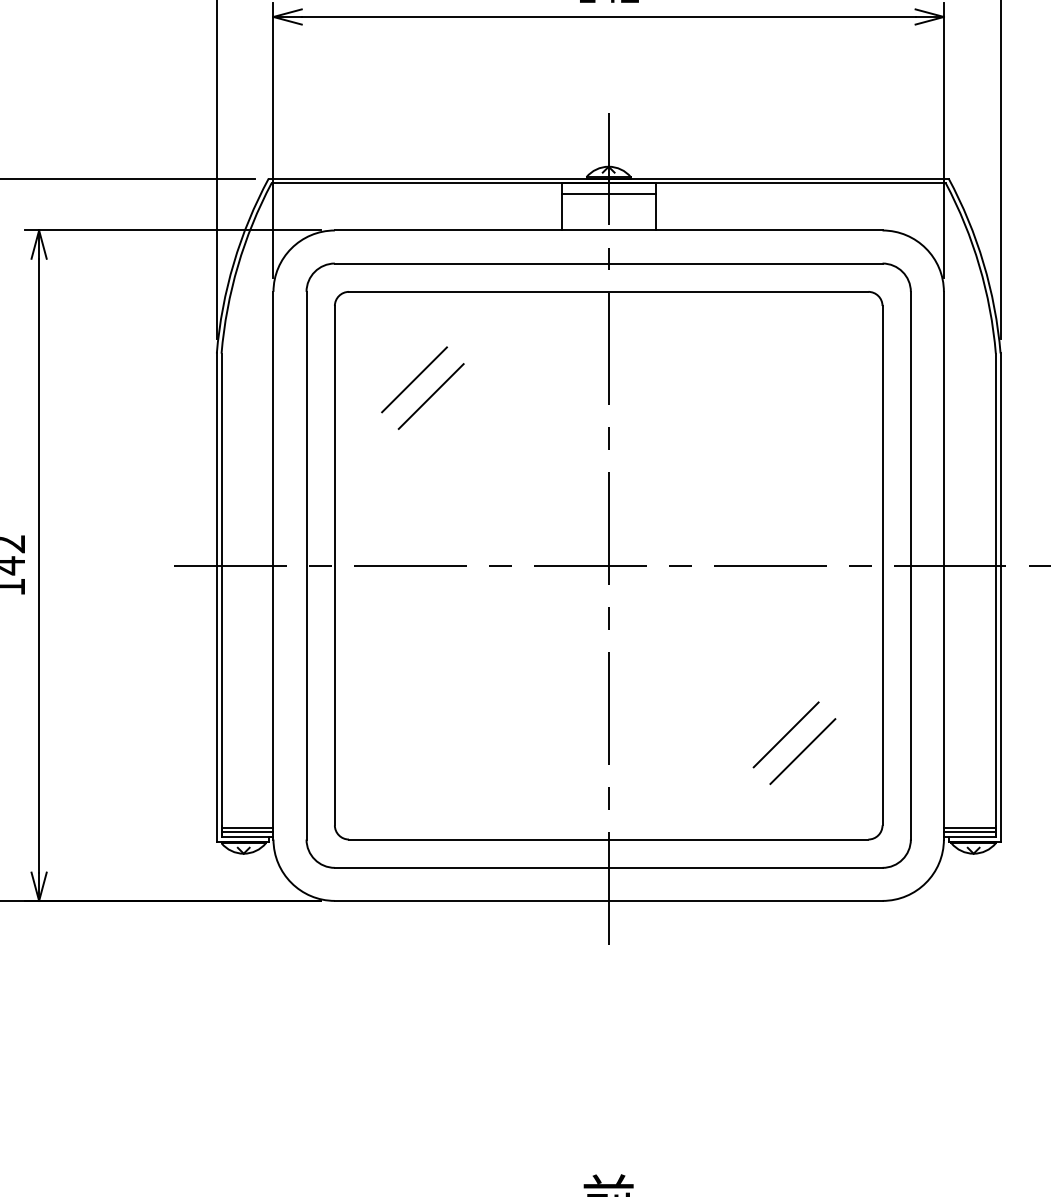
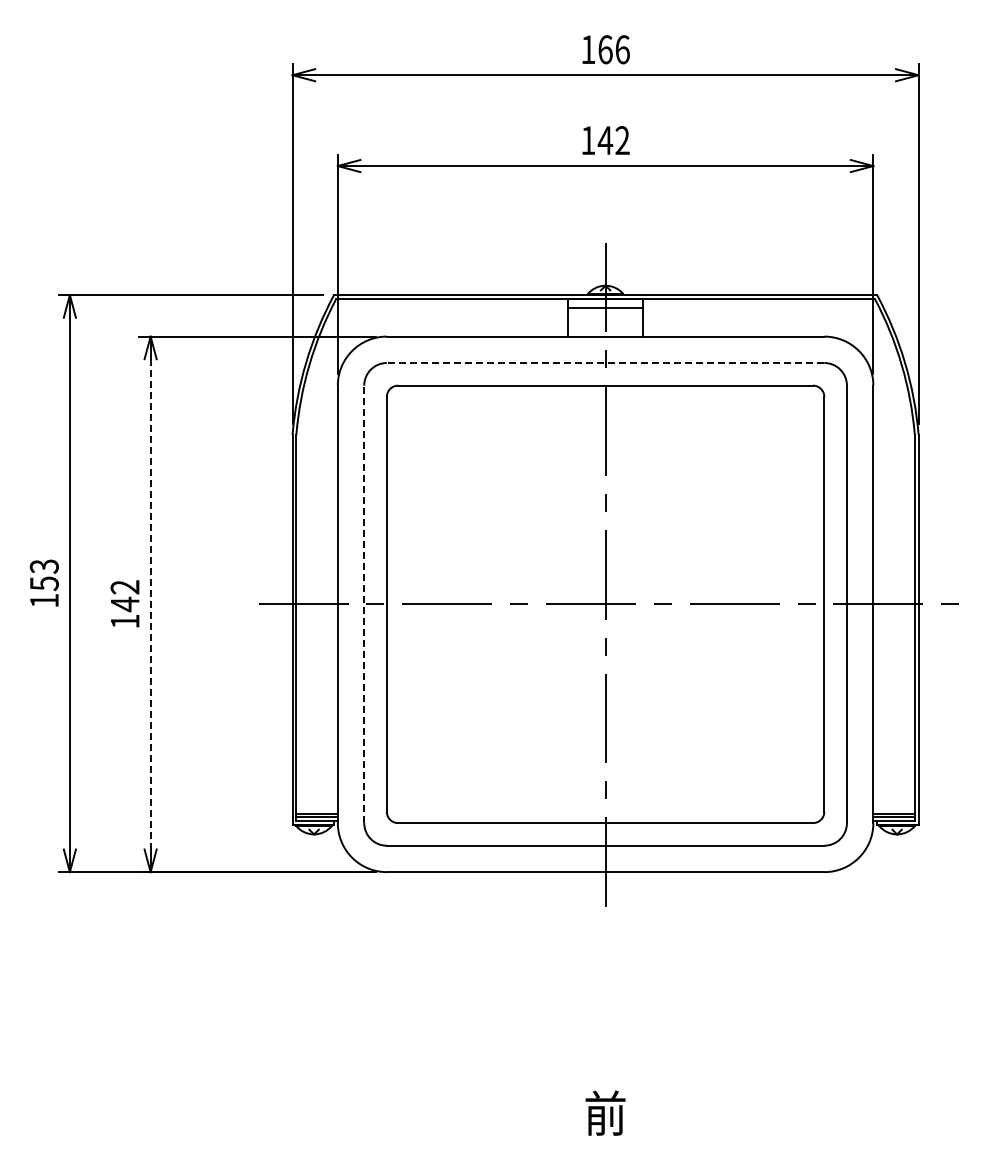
line: (608, 264) -> (605, 363), solid -> dashed
line: (414, 379) -> (450, 455), removed
line: (430, 396) -> (463, 469), removed
line: (38, 564) -> (150, 603), solid -> dashed
line: (306, 565) -> (364, 604), solid -> dashed
line: (786, 734) -> (747, 739), removed
line: (802, 751) -> (760, 752), removed

